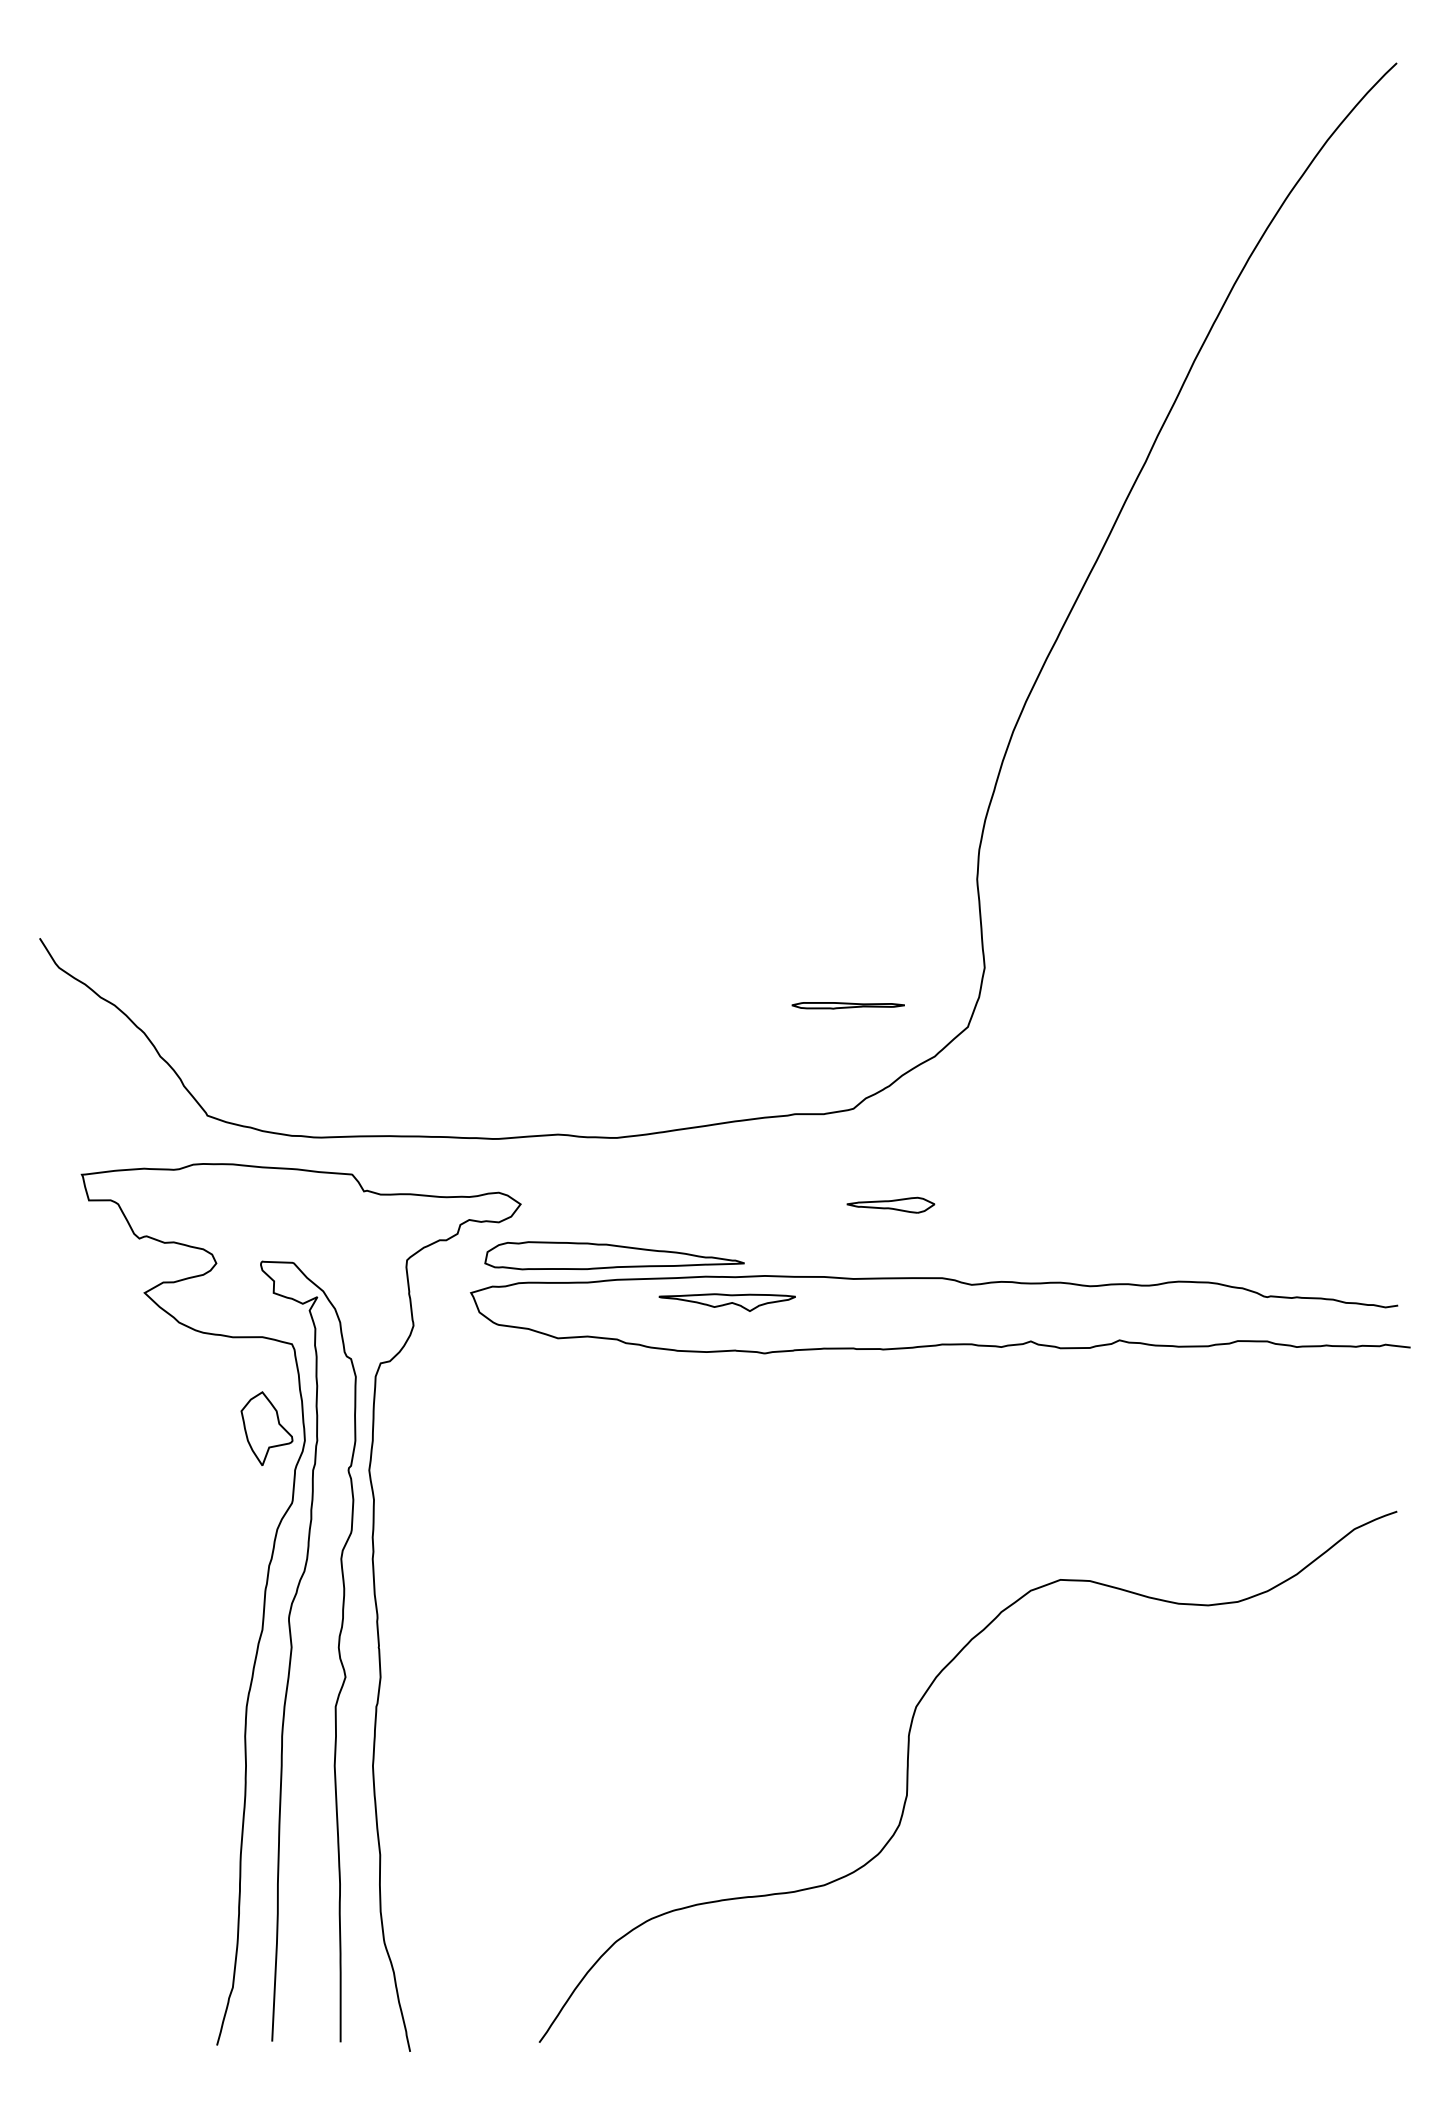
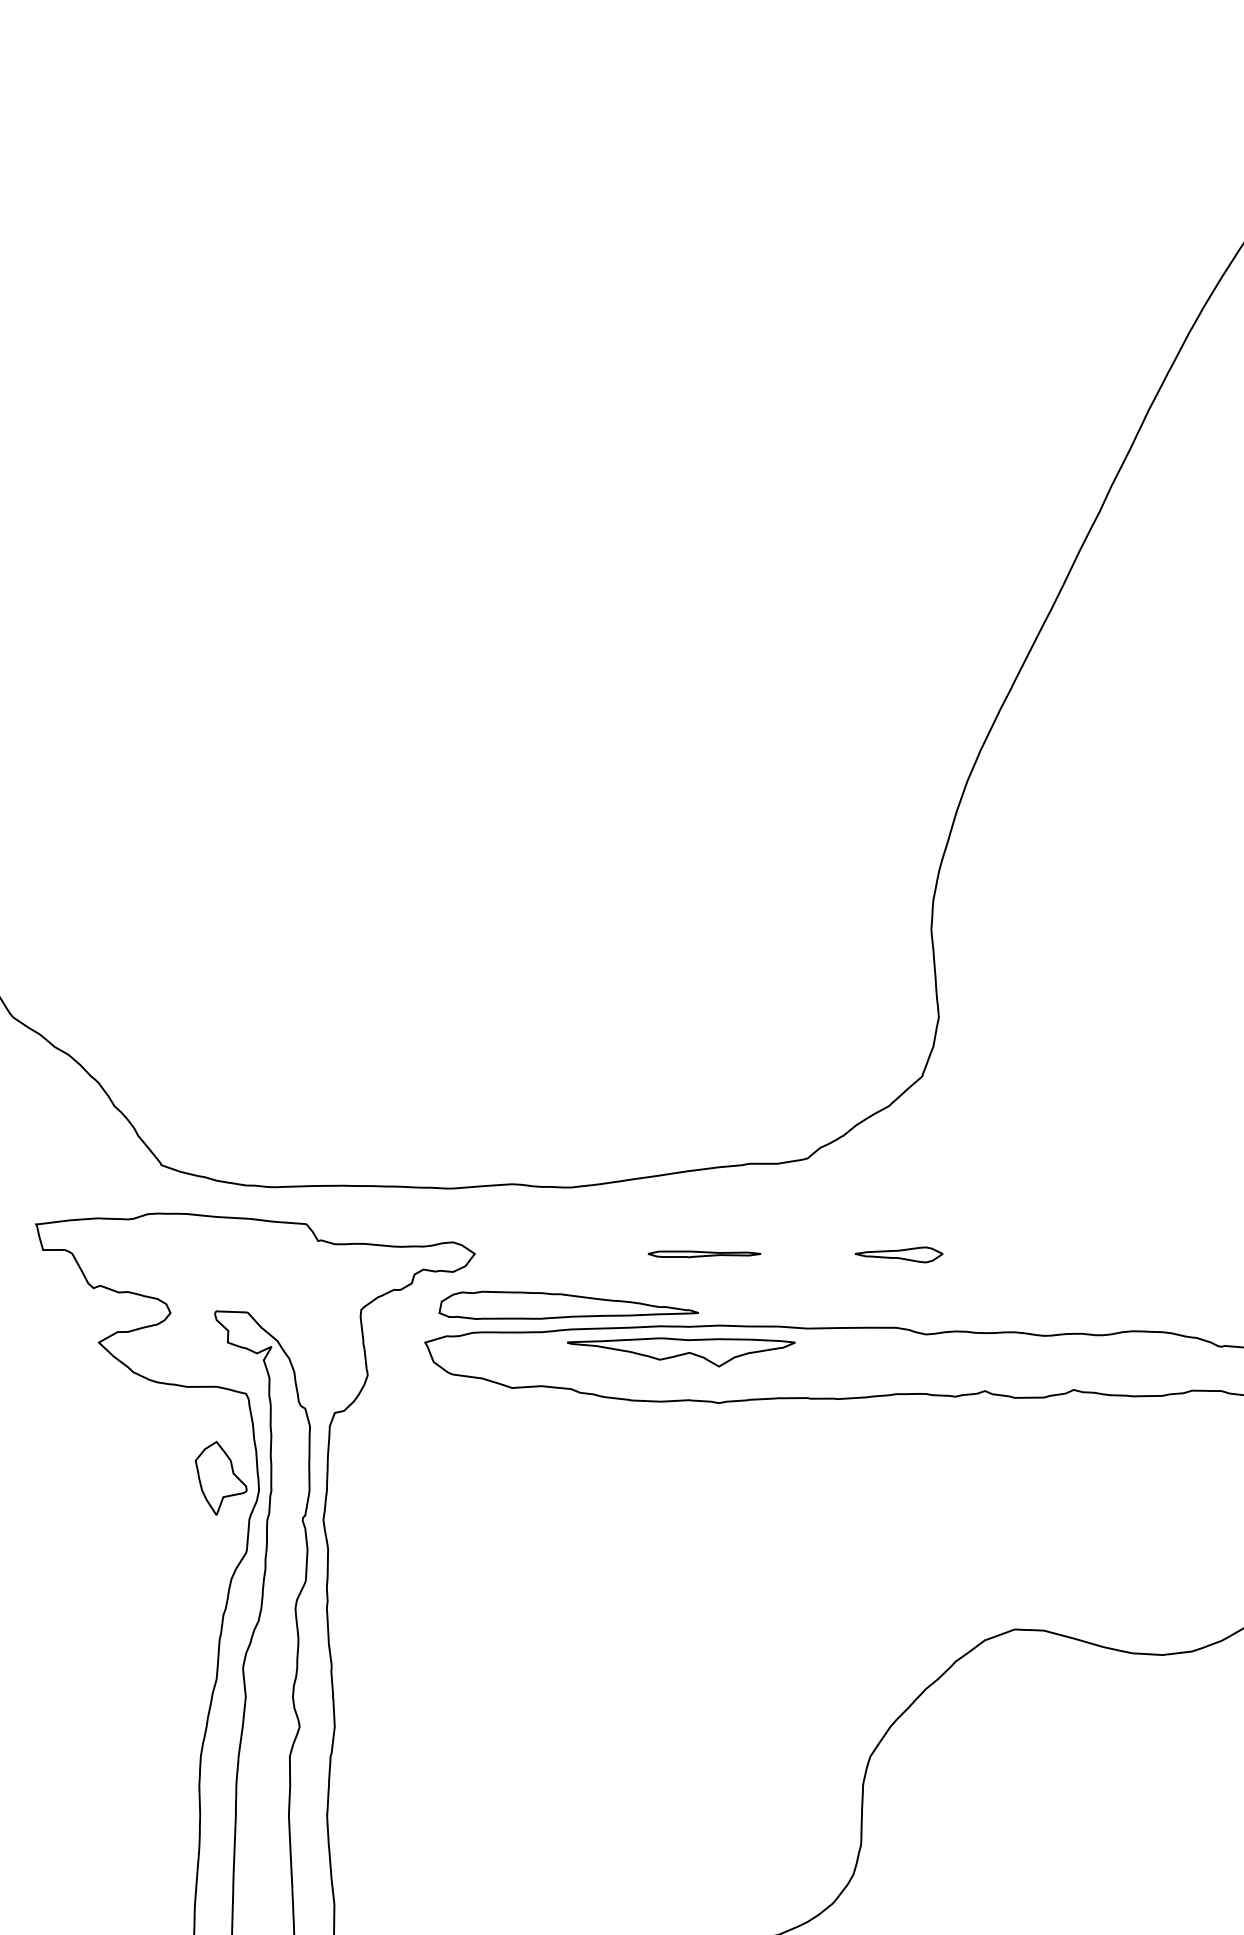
part: (847, 1005) -> (703, 1254), moved
part: (890, 1204) -> (898, 1254), moved
part: (727, 1302) -> (681, 1352), size x1.67

